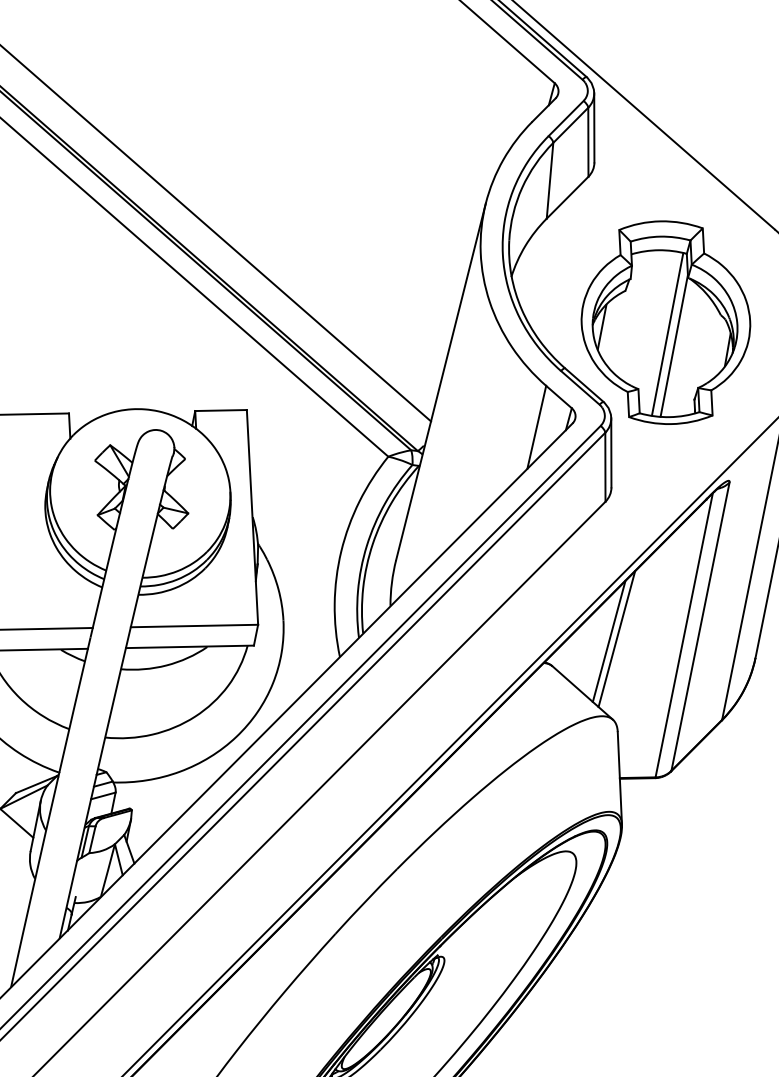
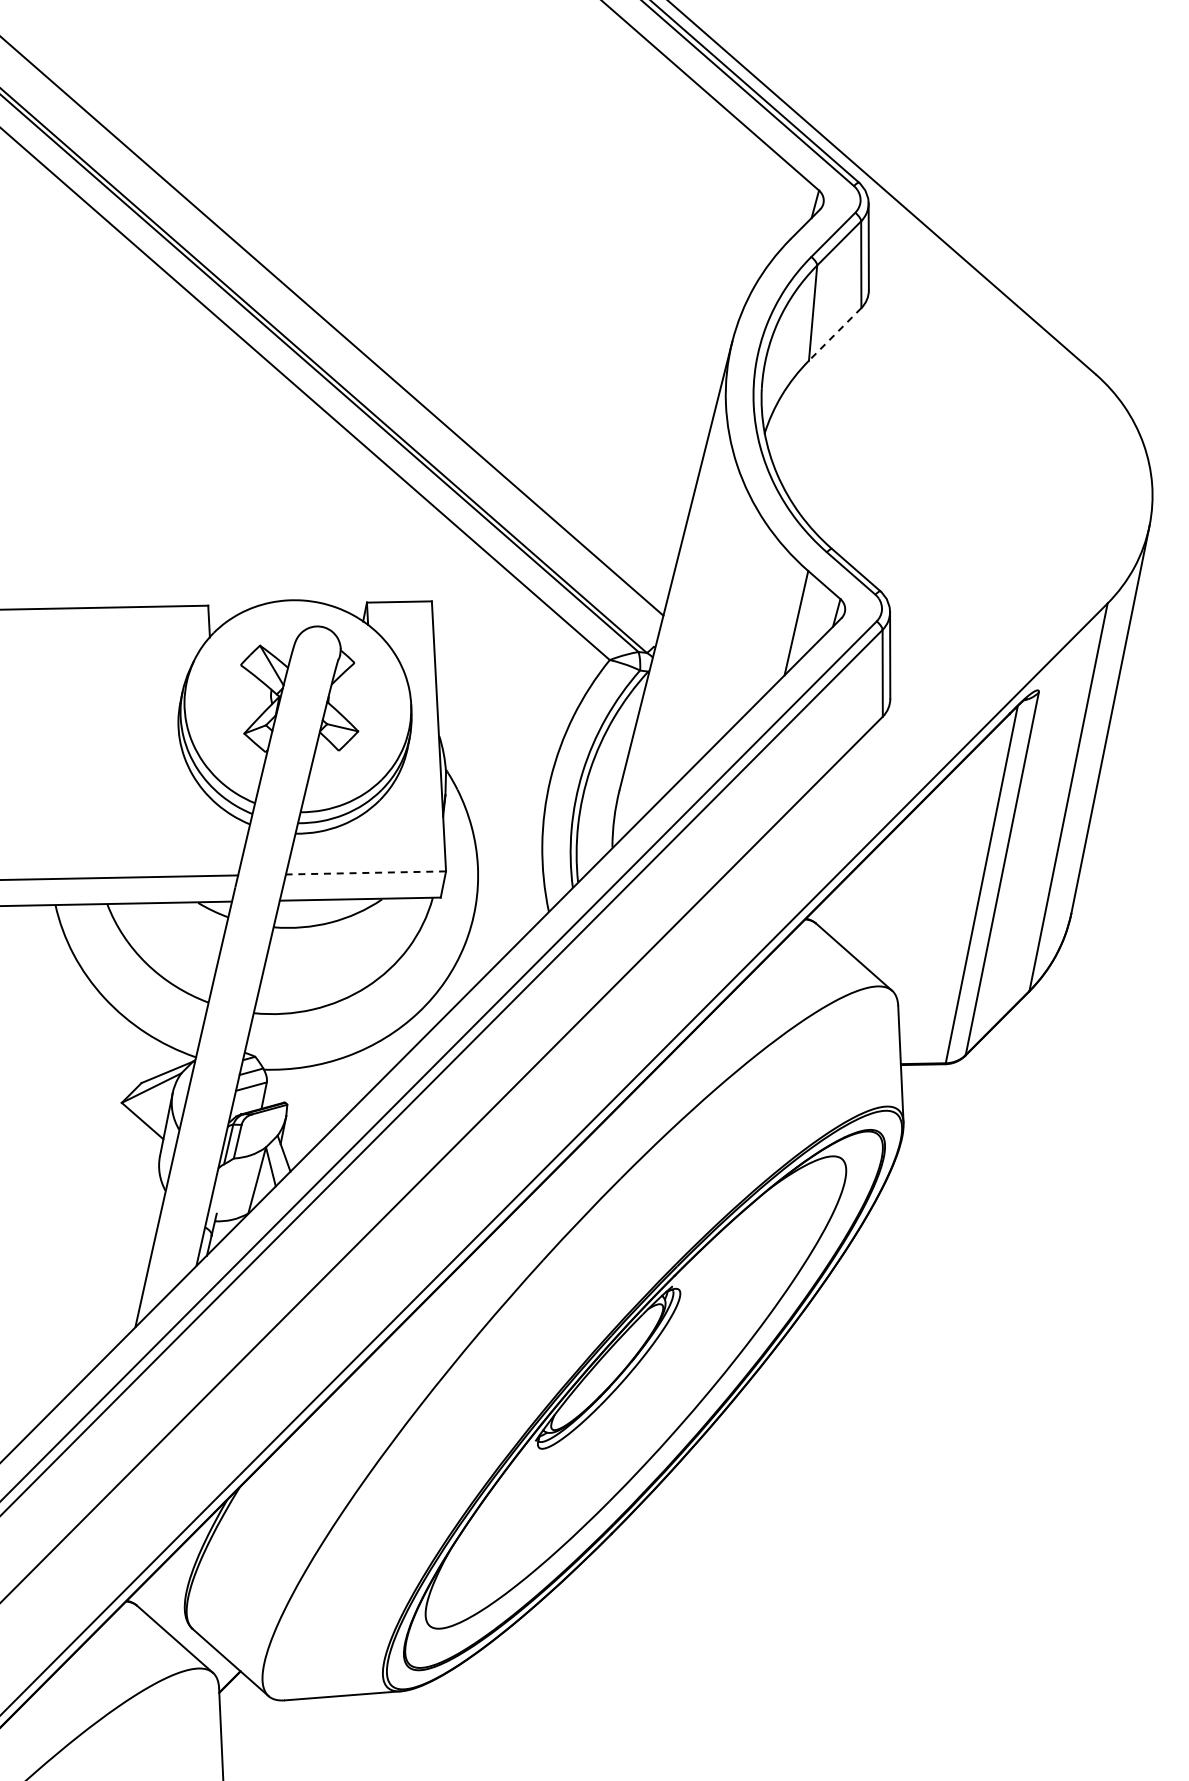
line: (567, 197) -> (834, 334), solid -> dashed
part: (665, 322) -> (958, 491), removed
line: (194, 625) -> (365, 872), solid -> dashed
line: (617, 639) -> (897, 889), removed
line: (608, 641) -> (886, 892), removed

